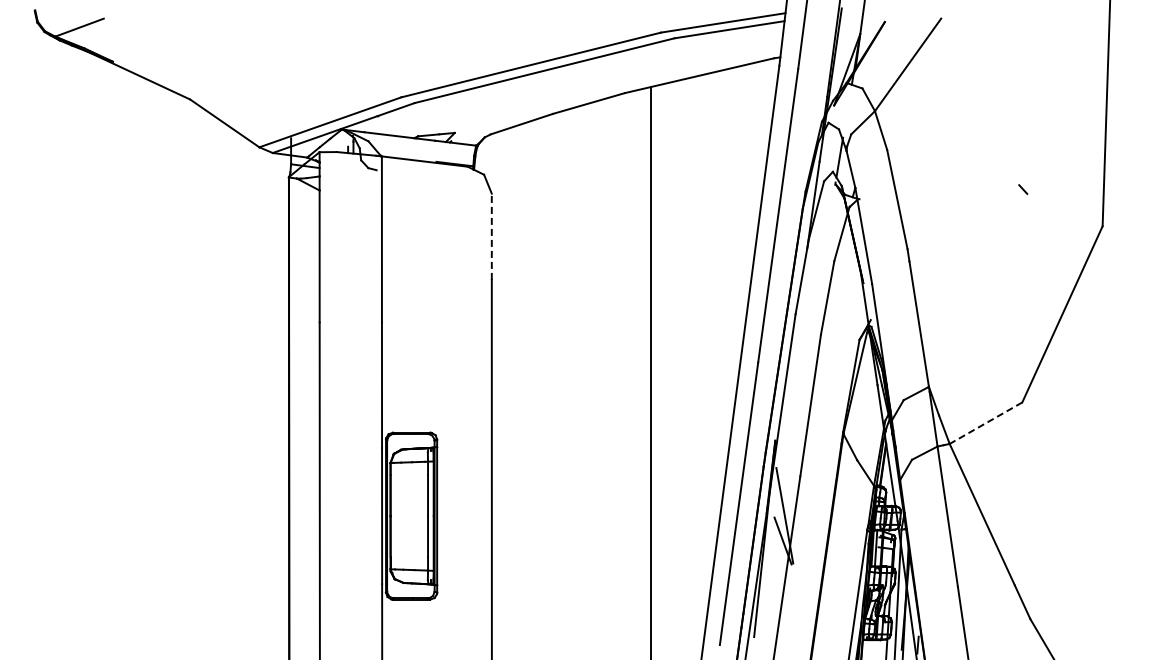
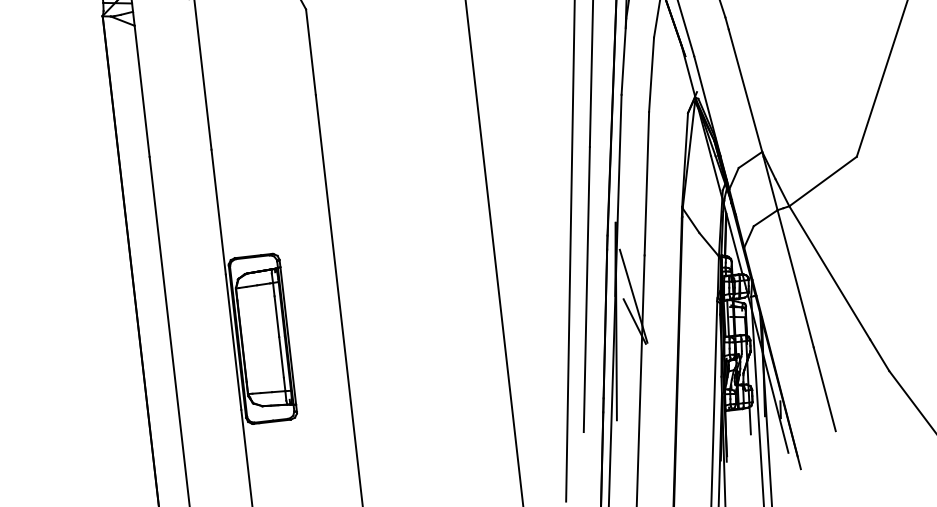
line: (491, 236) -> (310, 52), dashed -> solid
line: (985, 423) -> (822, 181), dashed -> solid

